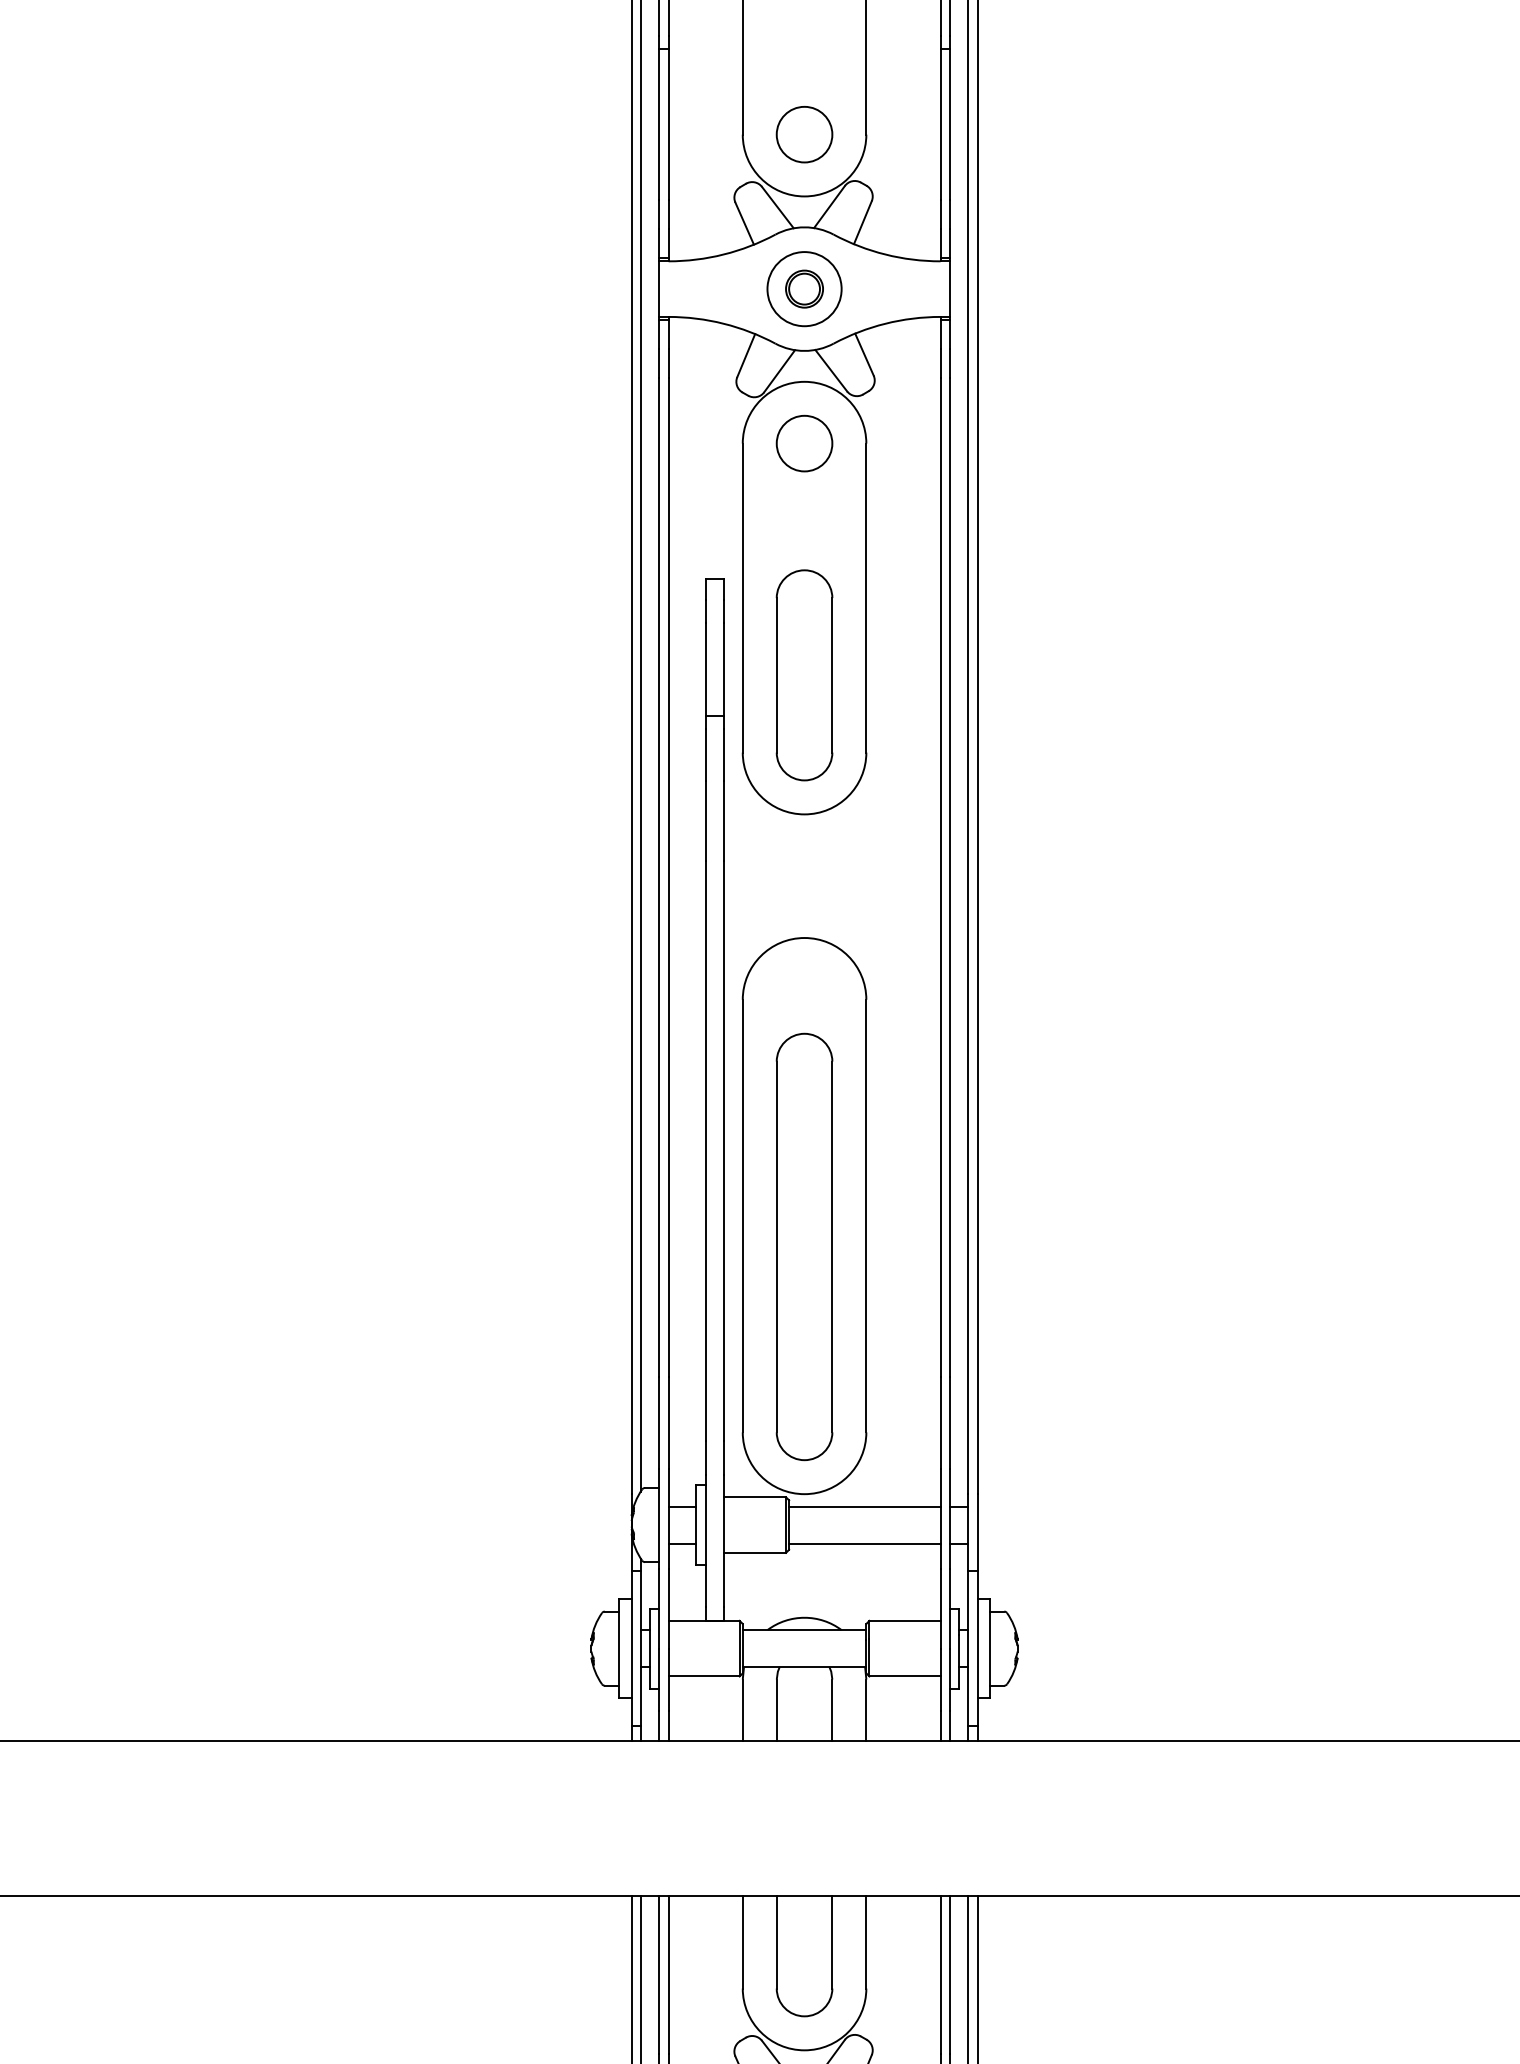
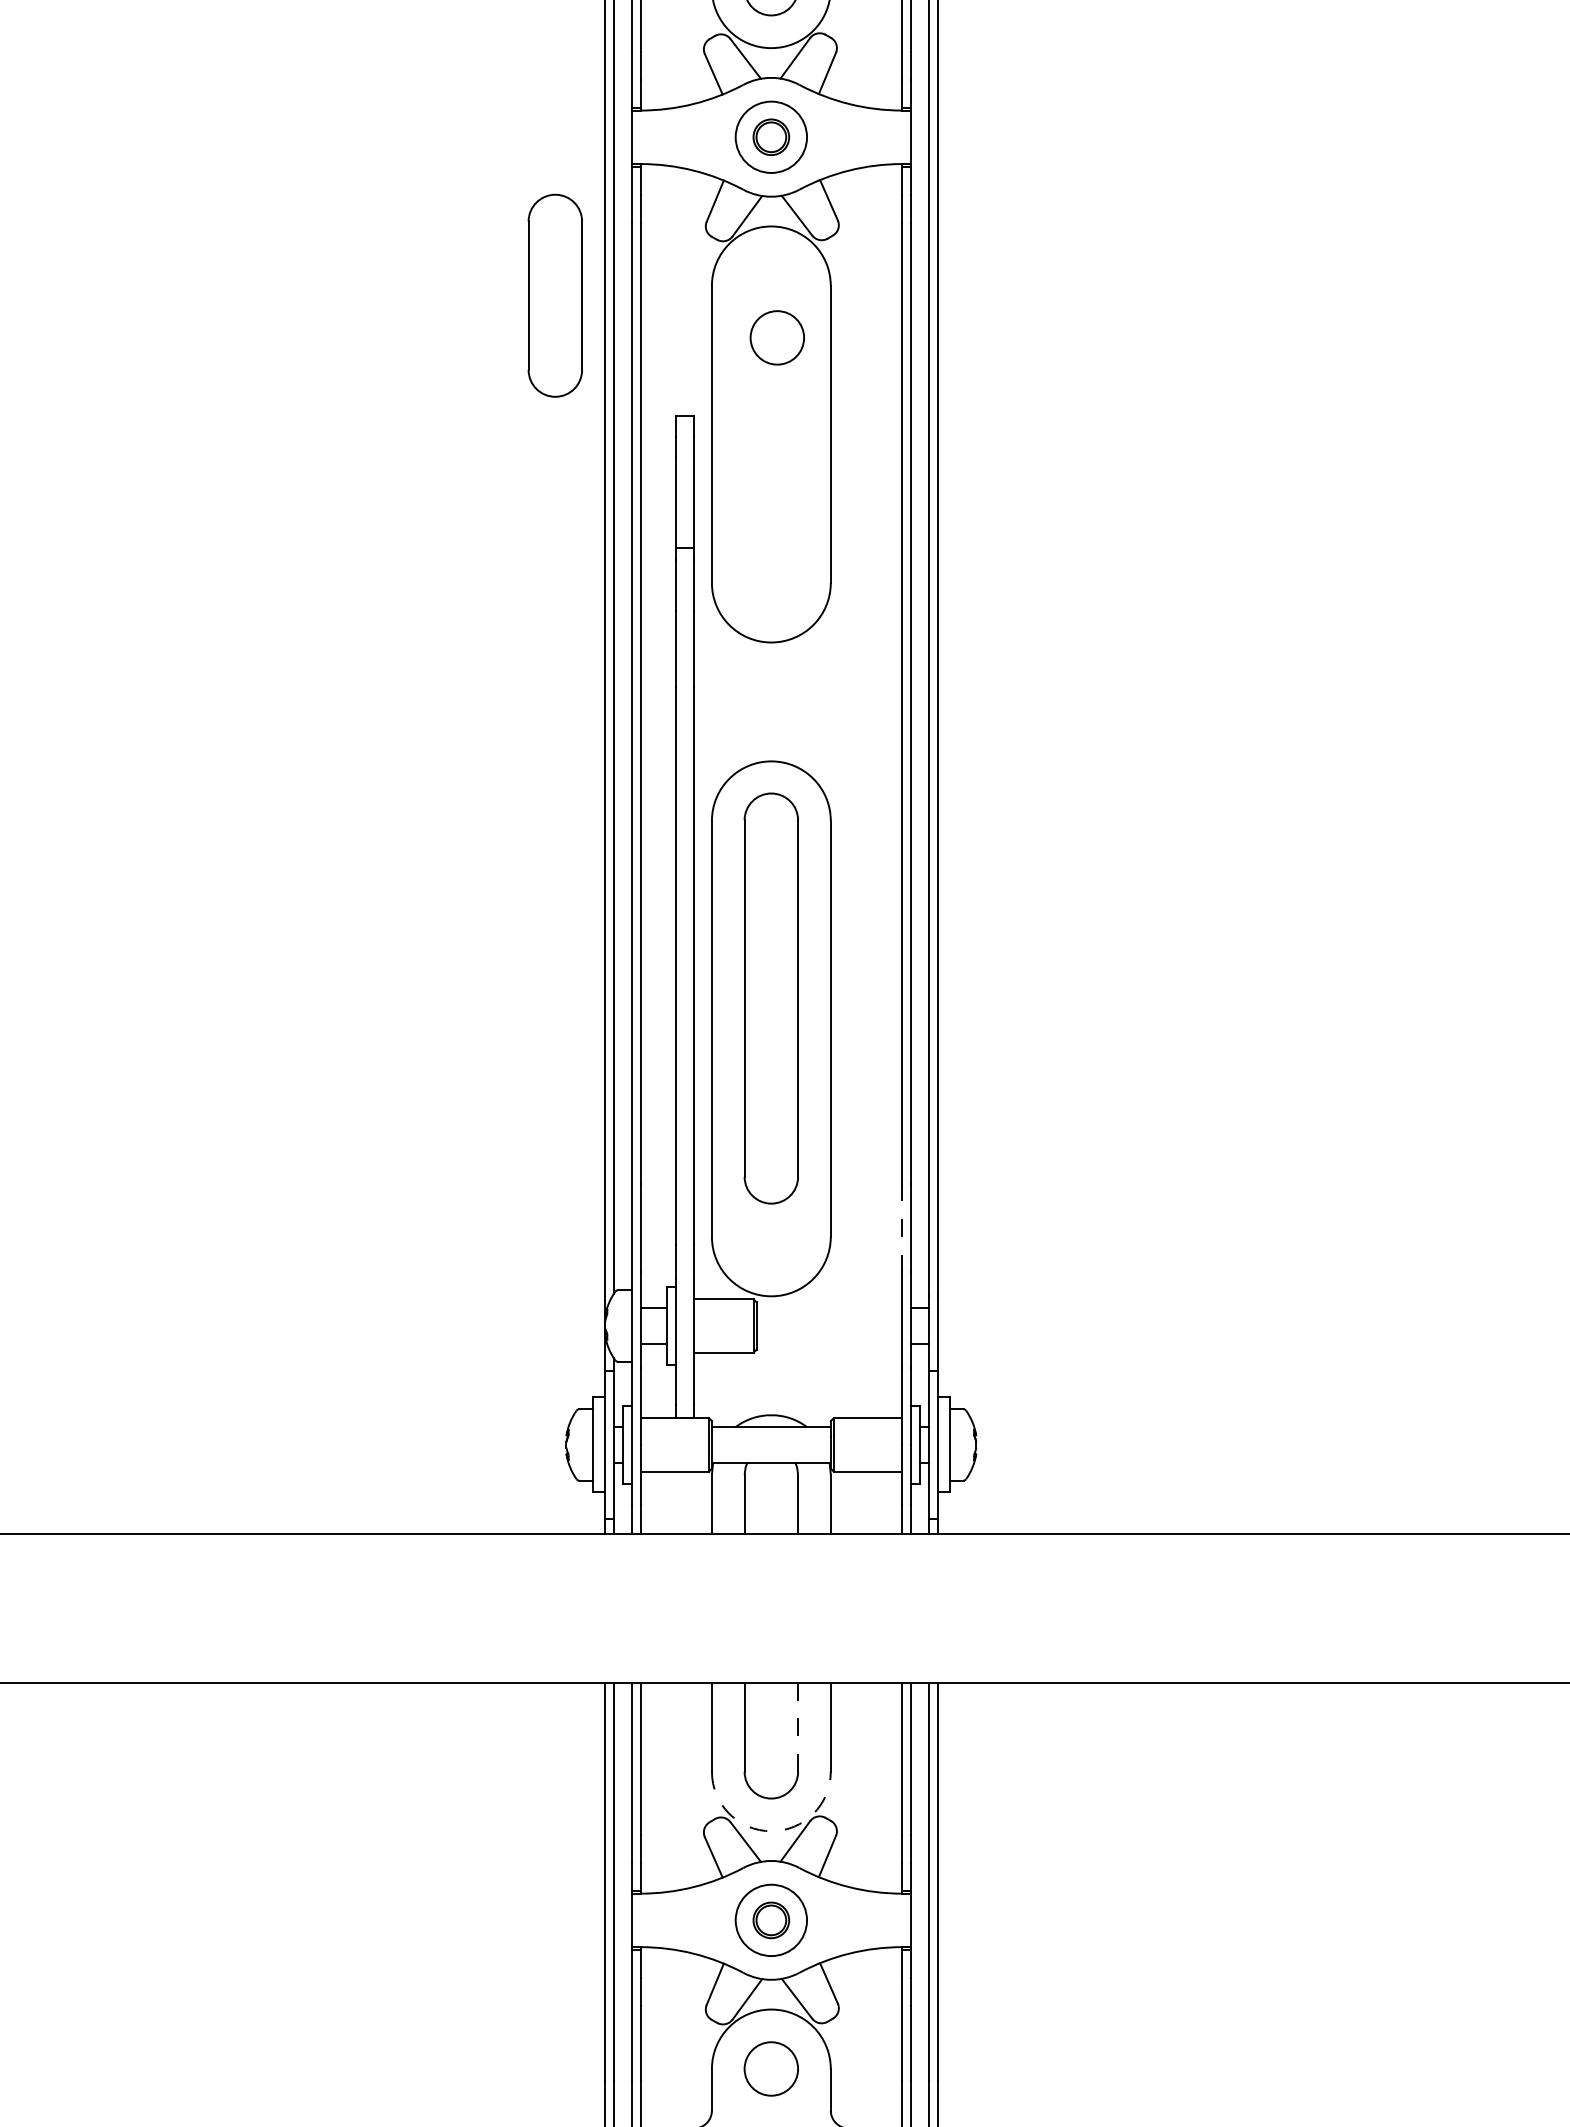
circle: (803, 443) -> (776, 337), moved
part: (803, 675) -> (554, 295), moved
part: (803, 1246) -> (770, 998), moved
line: (940, 1422) -> (902, 1227), solid -> dashed
line: (864, 1506) -> (829, 1308), removed
line: (864, 1543) -> (829, 1343), removed
line: (832, 1942) -> (798, 1727), solid -> dashed
arc: (804, 2050) -> (771, 1831), solid -> dashed

